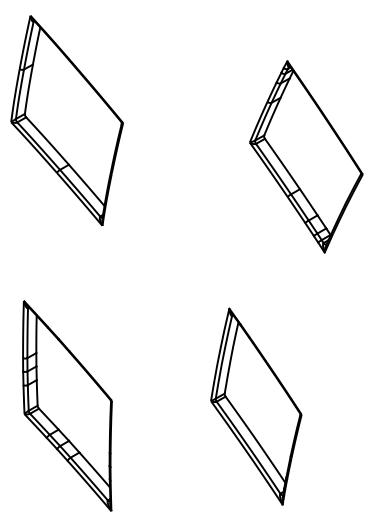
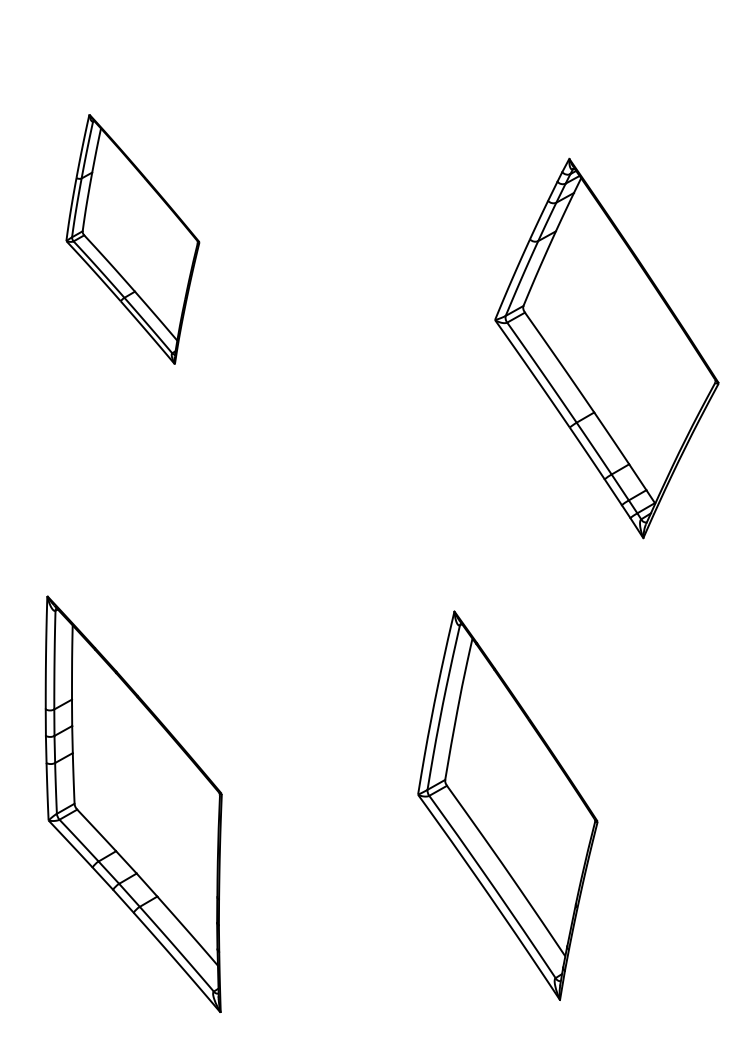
part: (66, 120) -> (131, 238), size x0.6
part: (306, 156) -> (607, 347), moved

